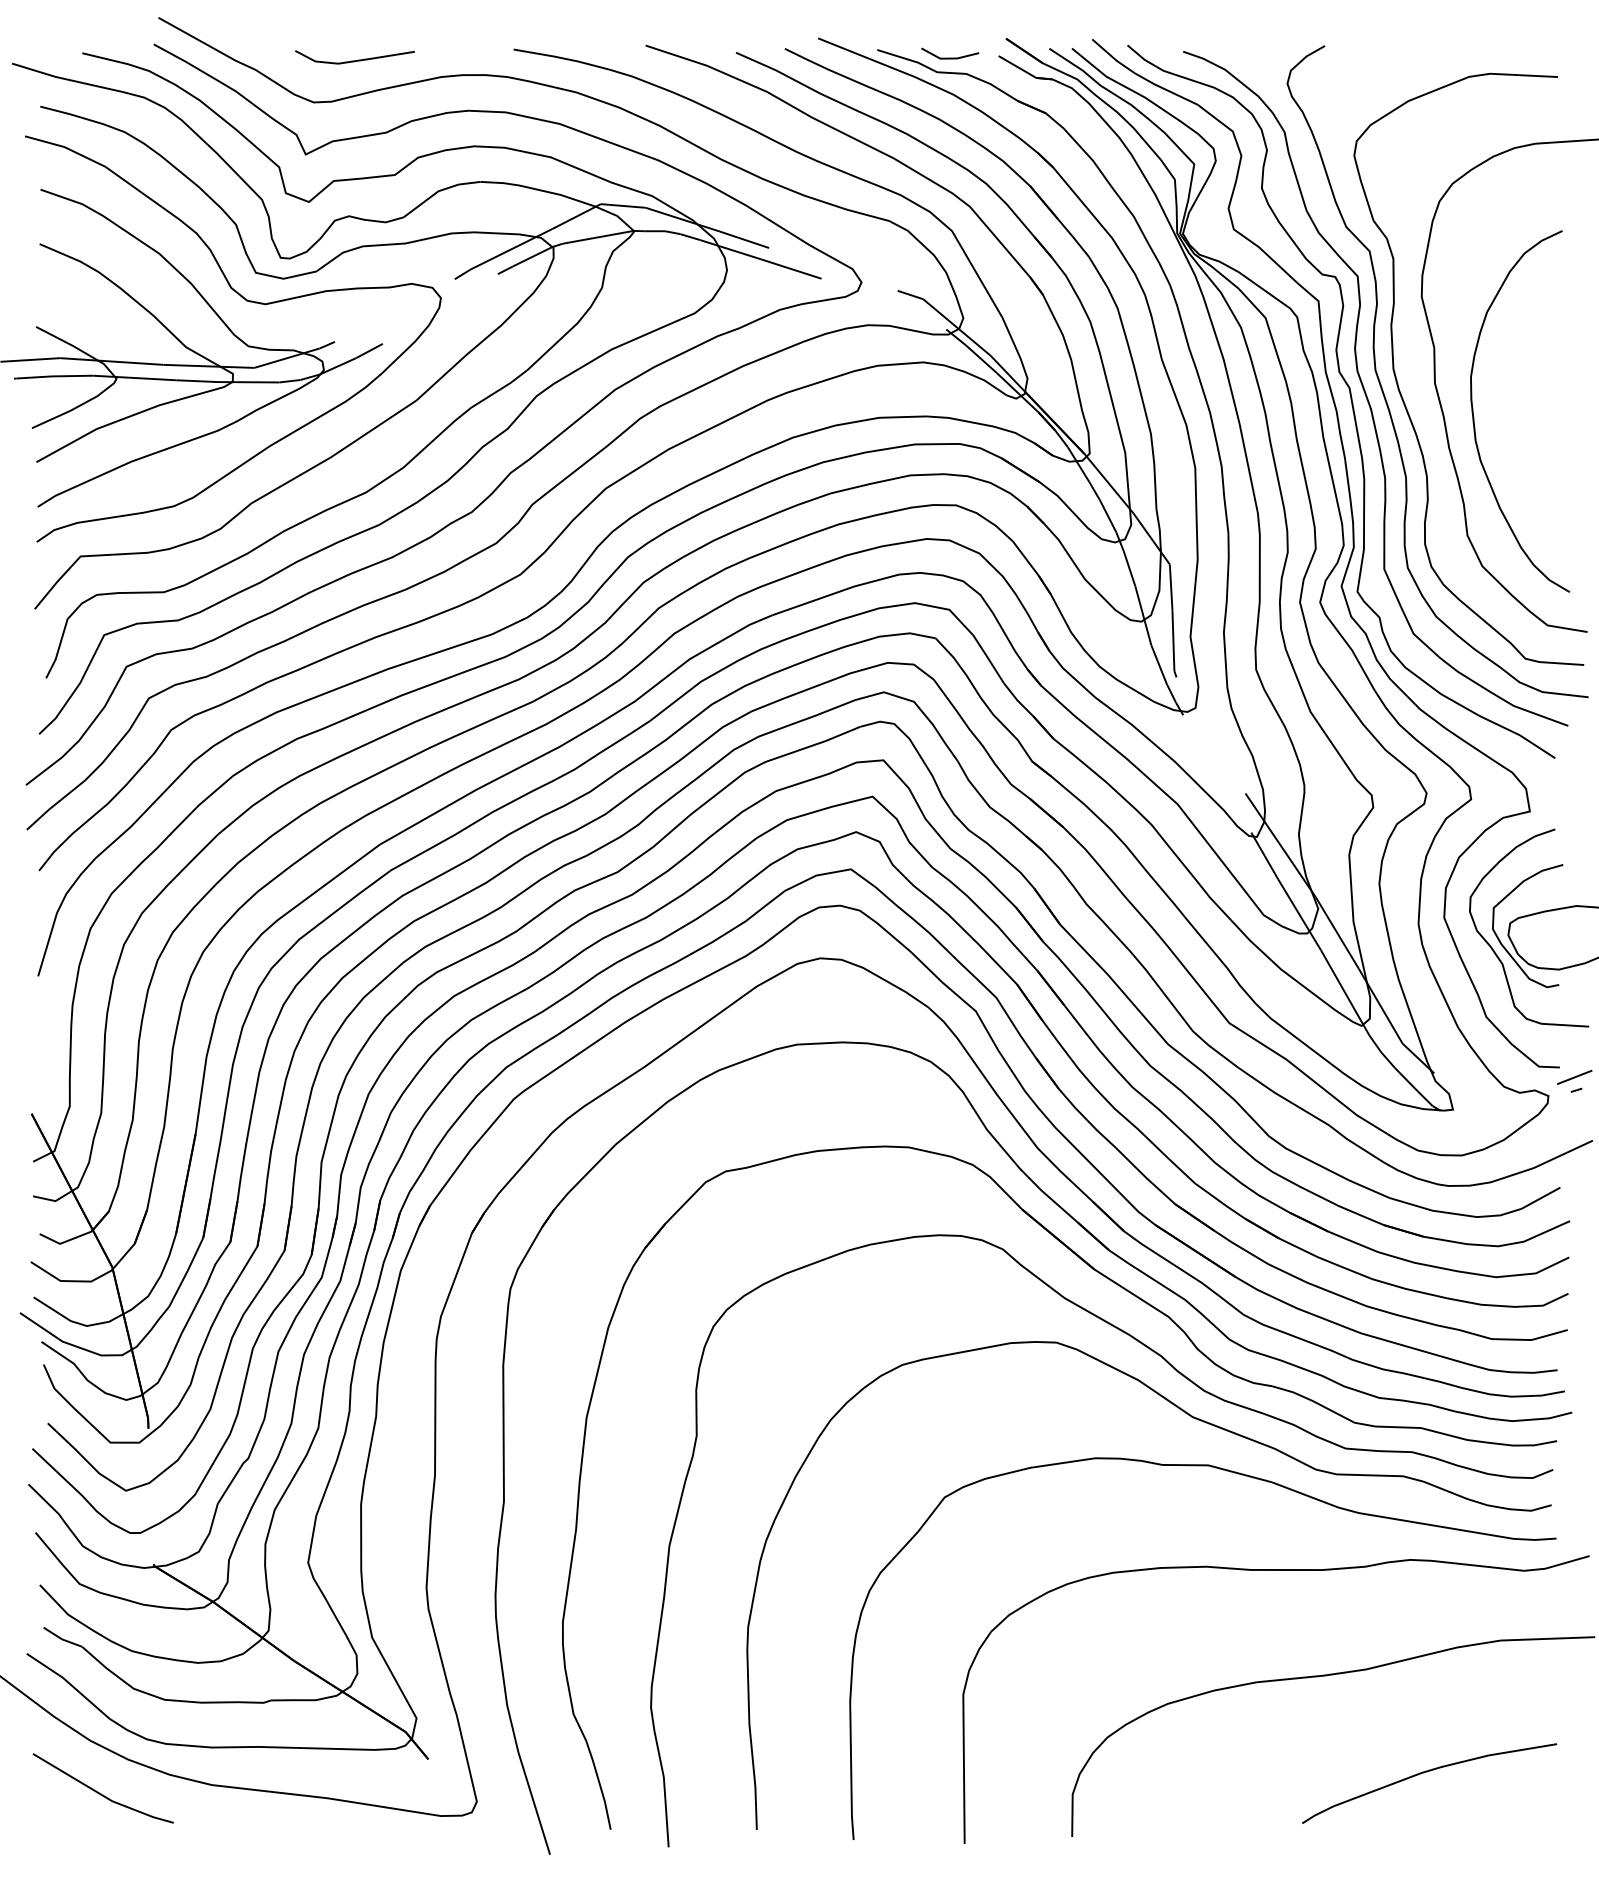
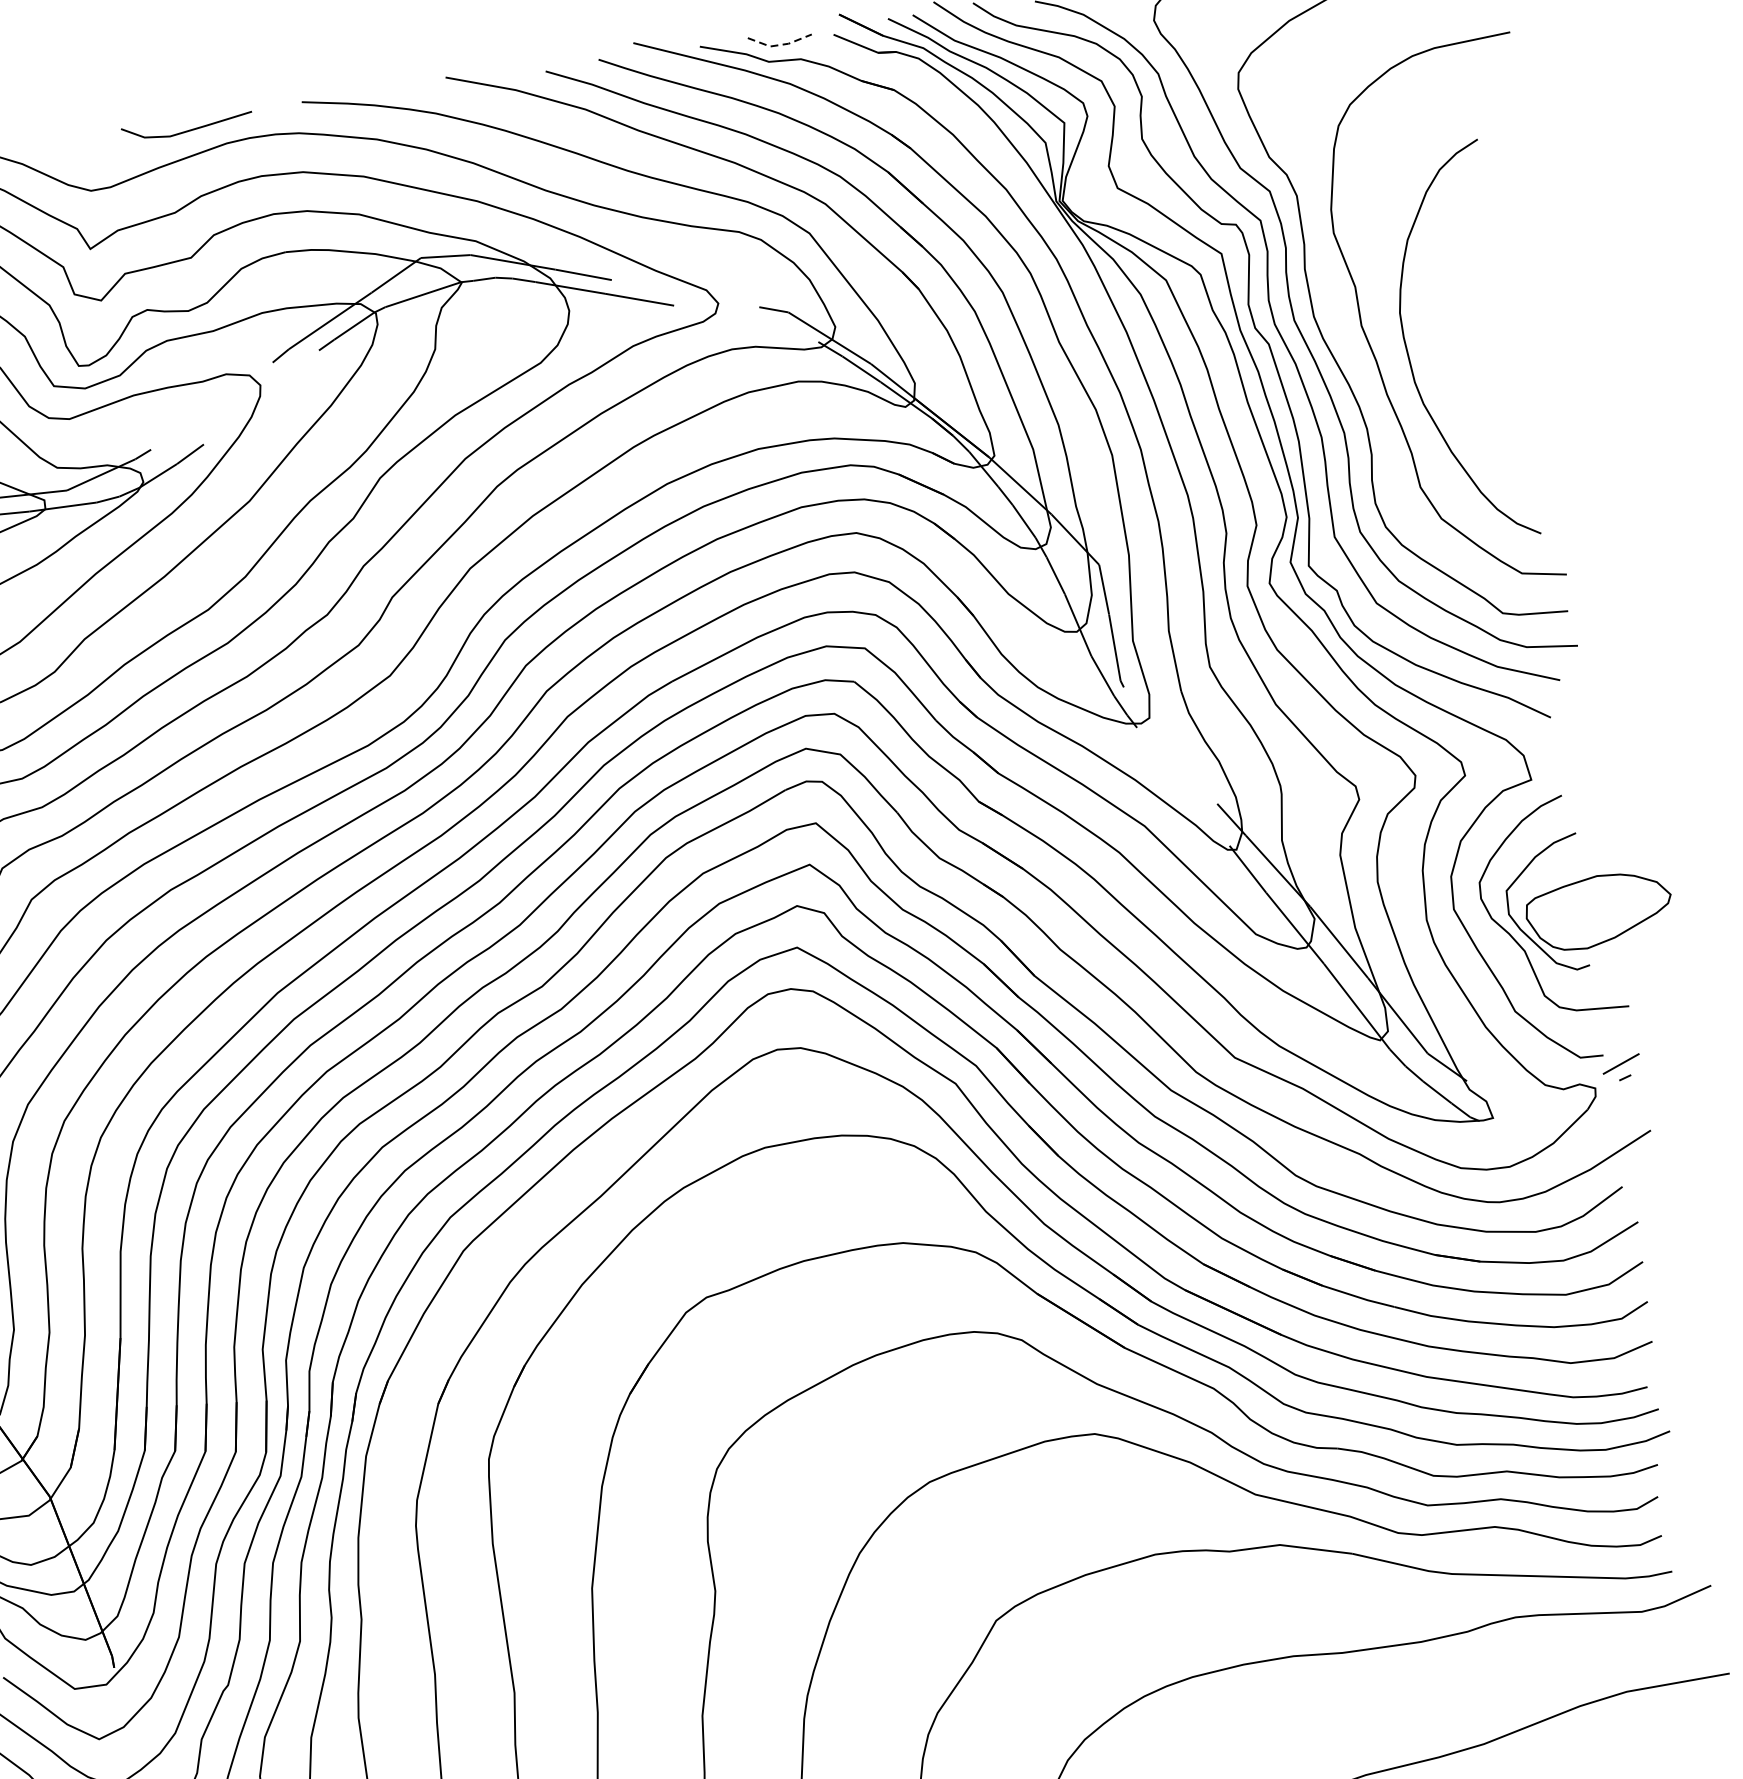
line: (949, 58) -> (780, 44), solid -> dashed
line: (354, 60) -> (187, 130), moved

